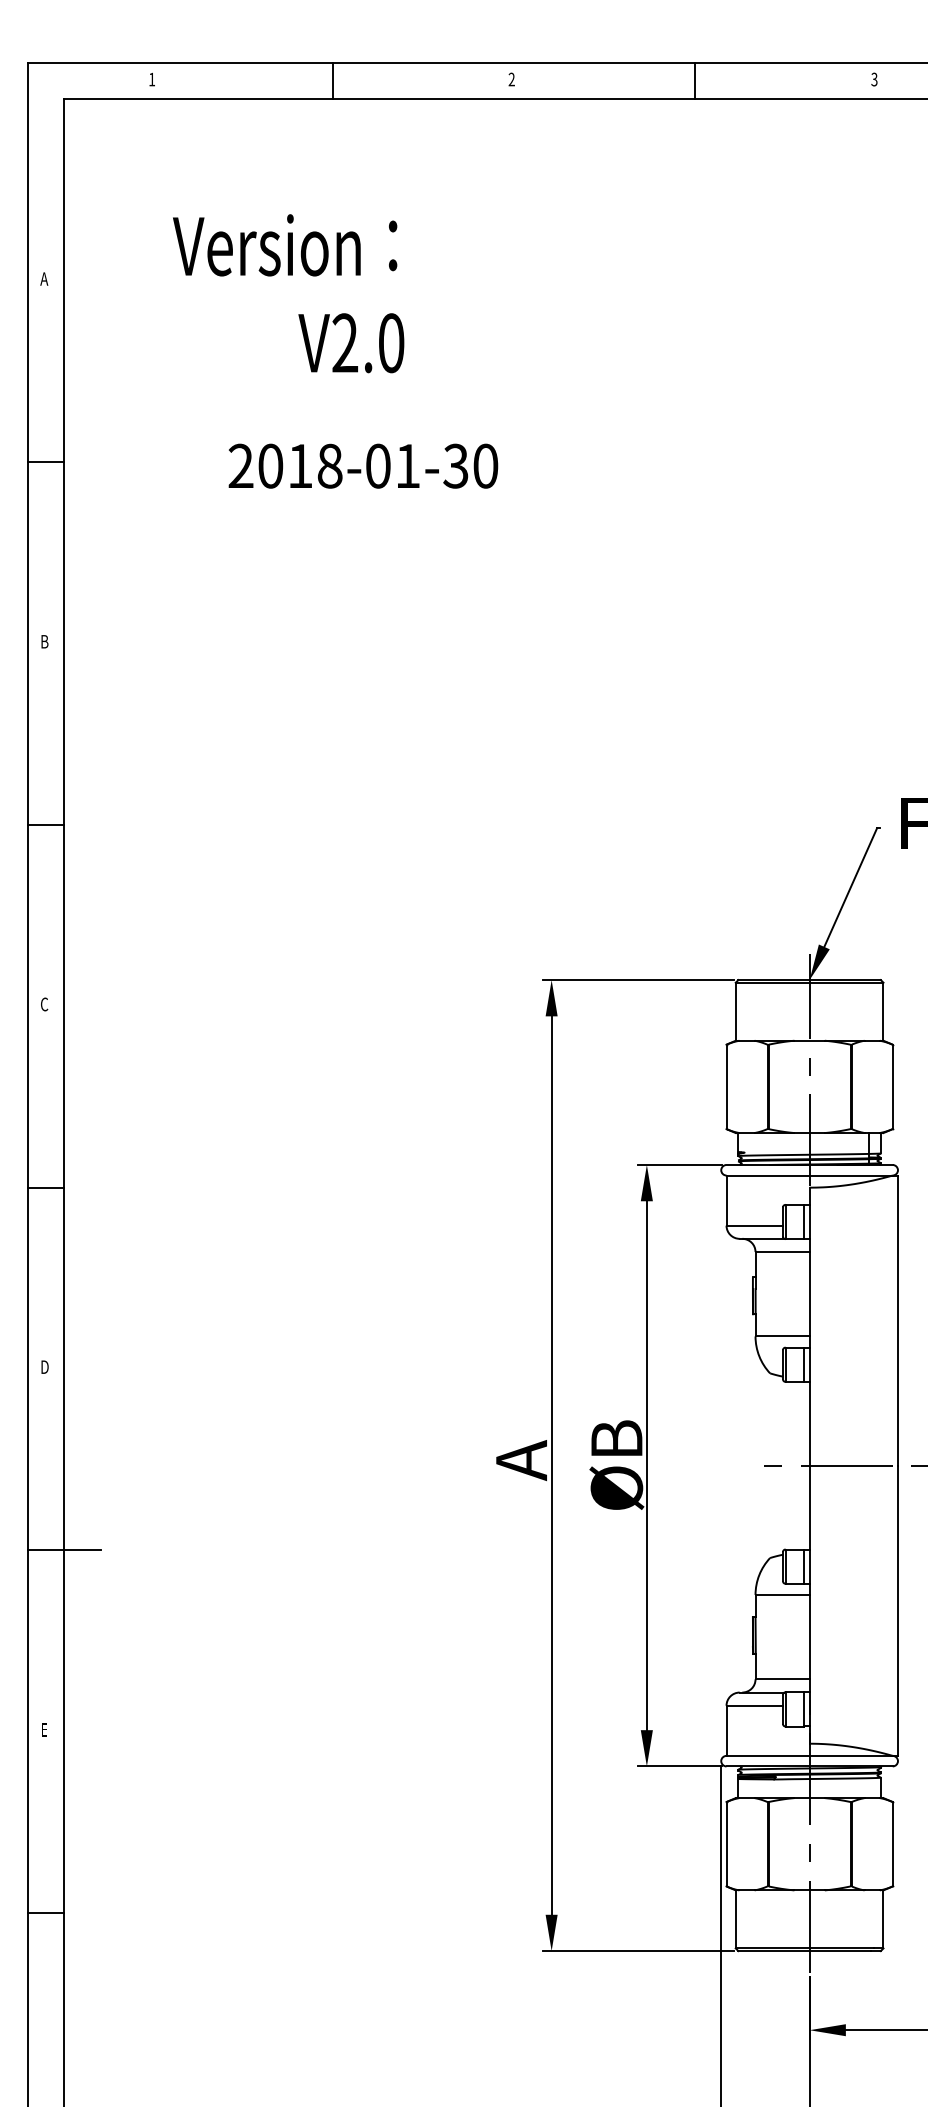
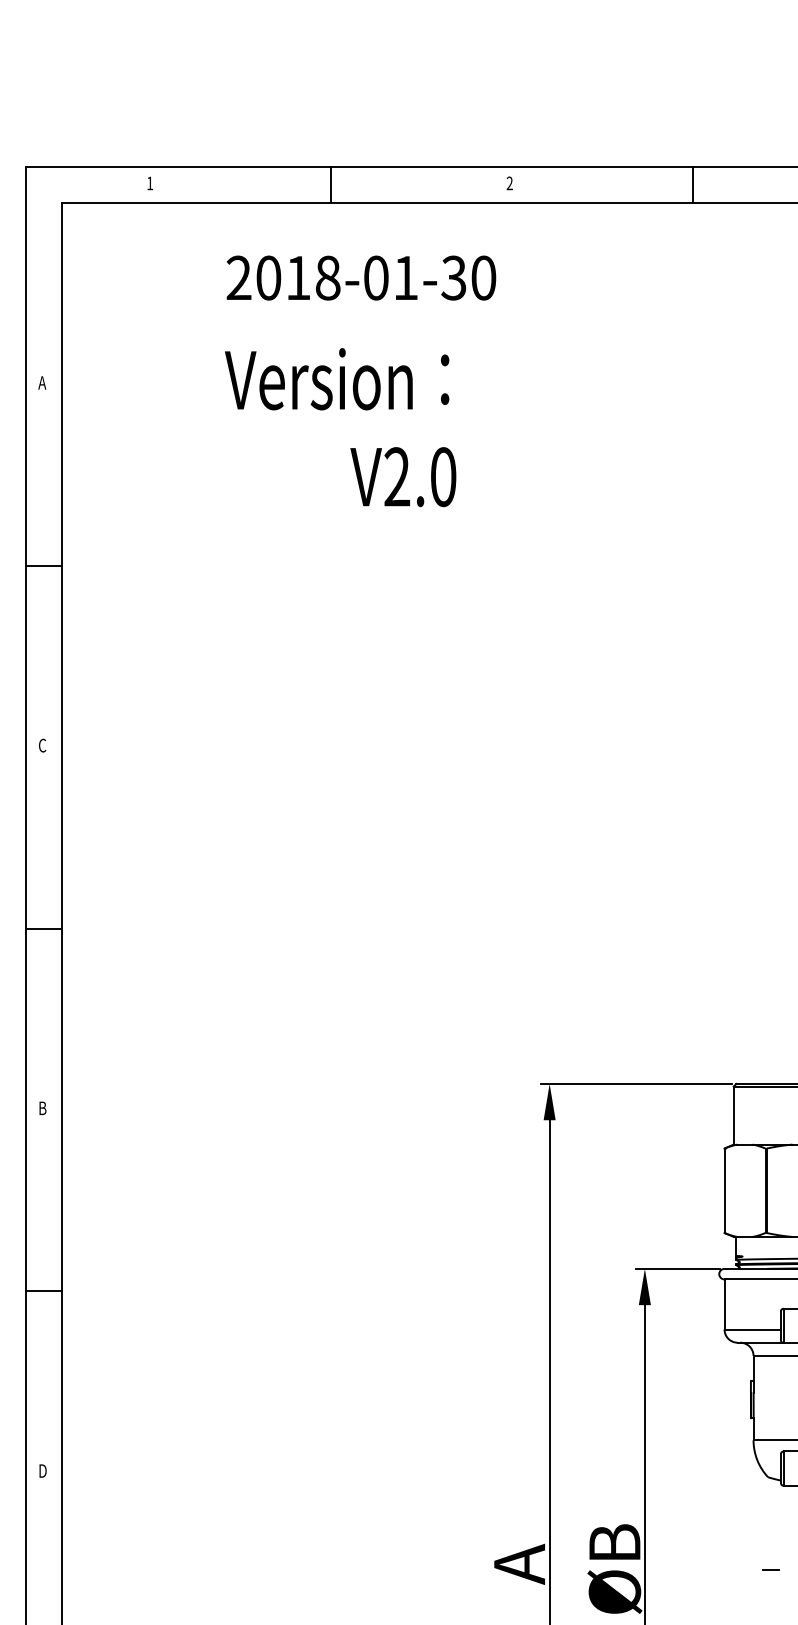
text: (288, 293) -> (340, 427), moved
text: (363, 465) -> (361, 277), moved
text: (44, 641) -> (42, 745), B -> C
text: (44, 1004) -> (42, 1108), C -> B

